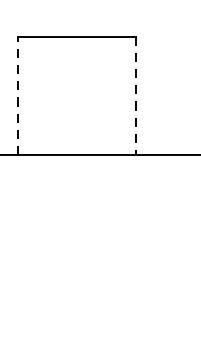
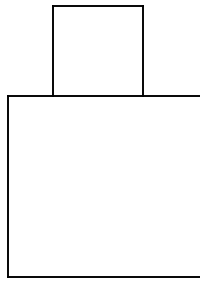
line: (17, 95) -> (52, 50), dashed -> solid
line: (136, 96) -> (143, 51), dashed -> solid

